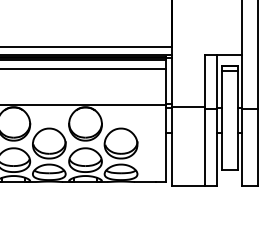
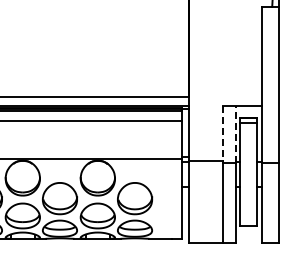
line: (204, 81) -> (222, 133), solid -> dashed
line: (217, 81) -> (235, 133), solid -> dashed

